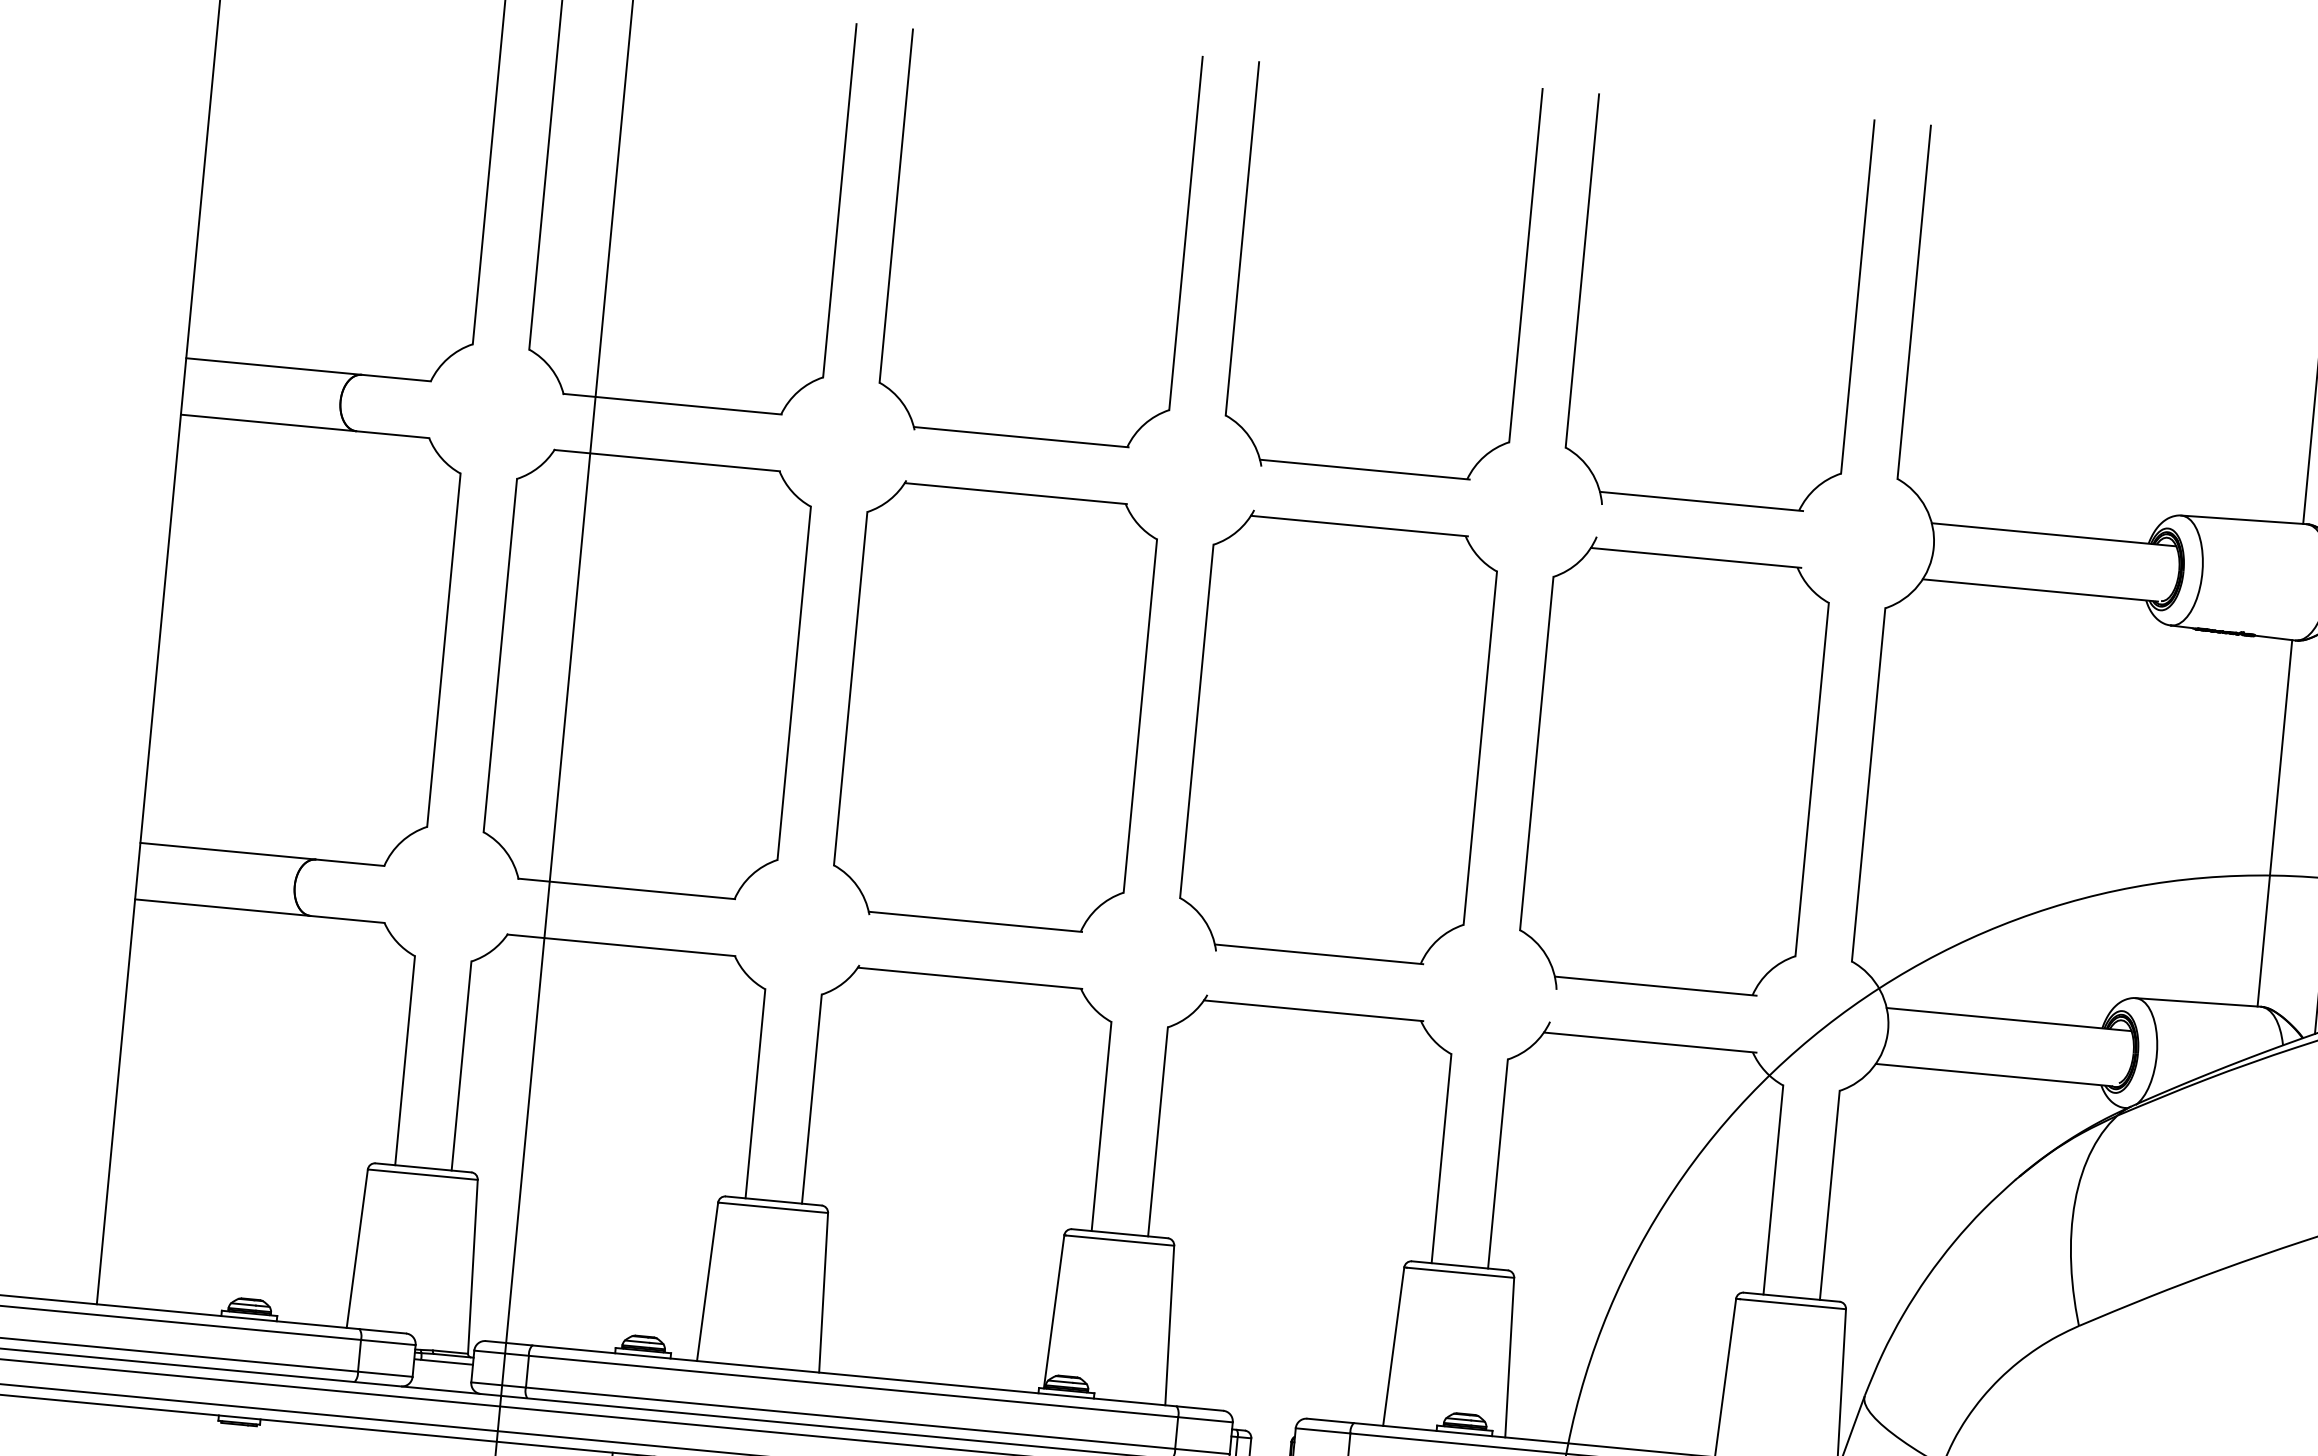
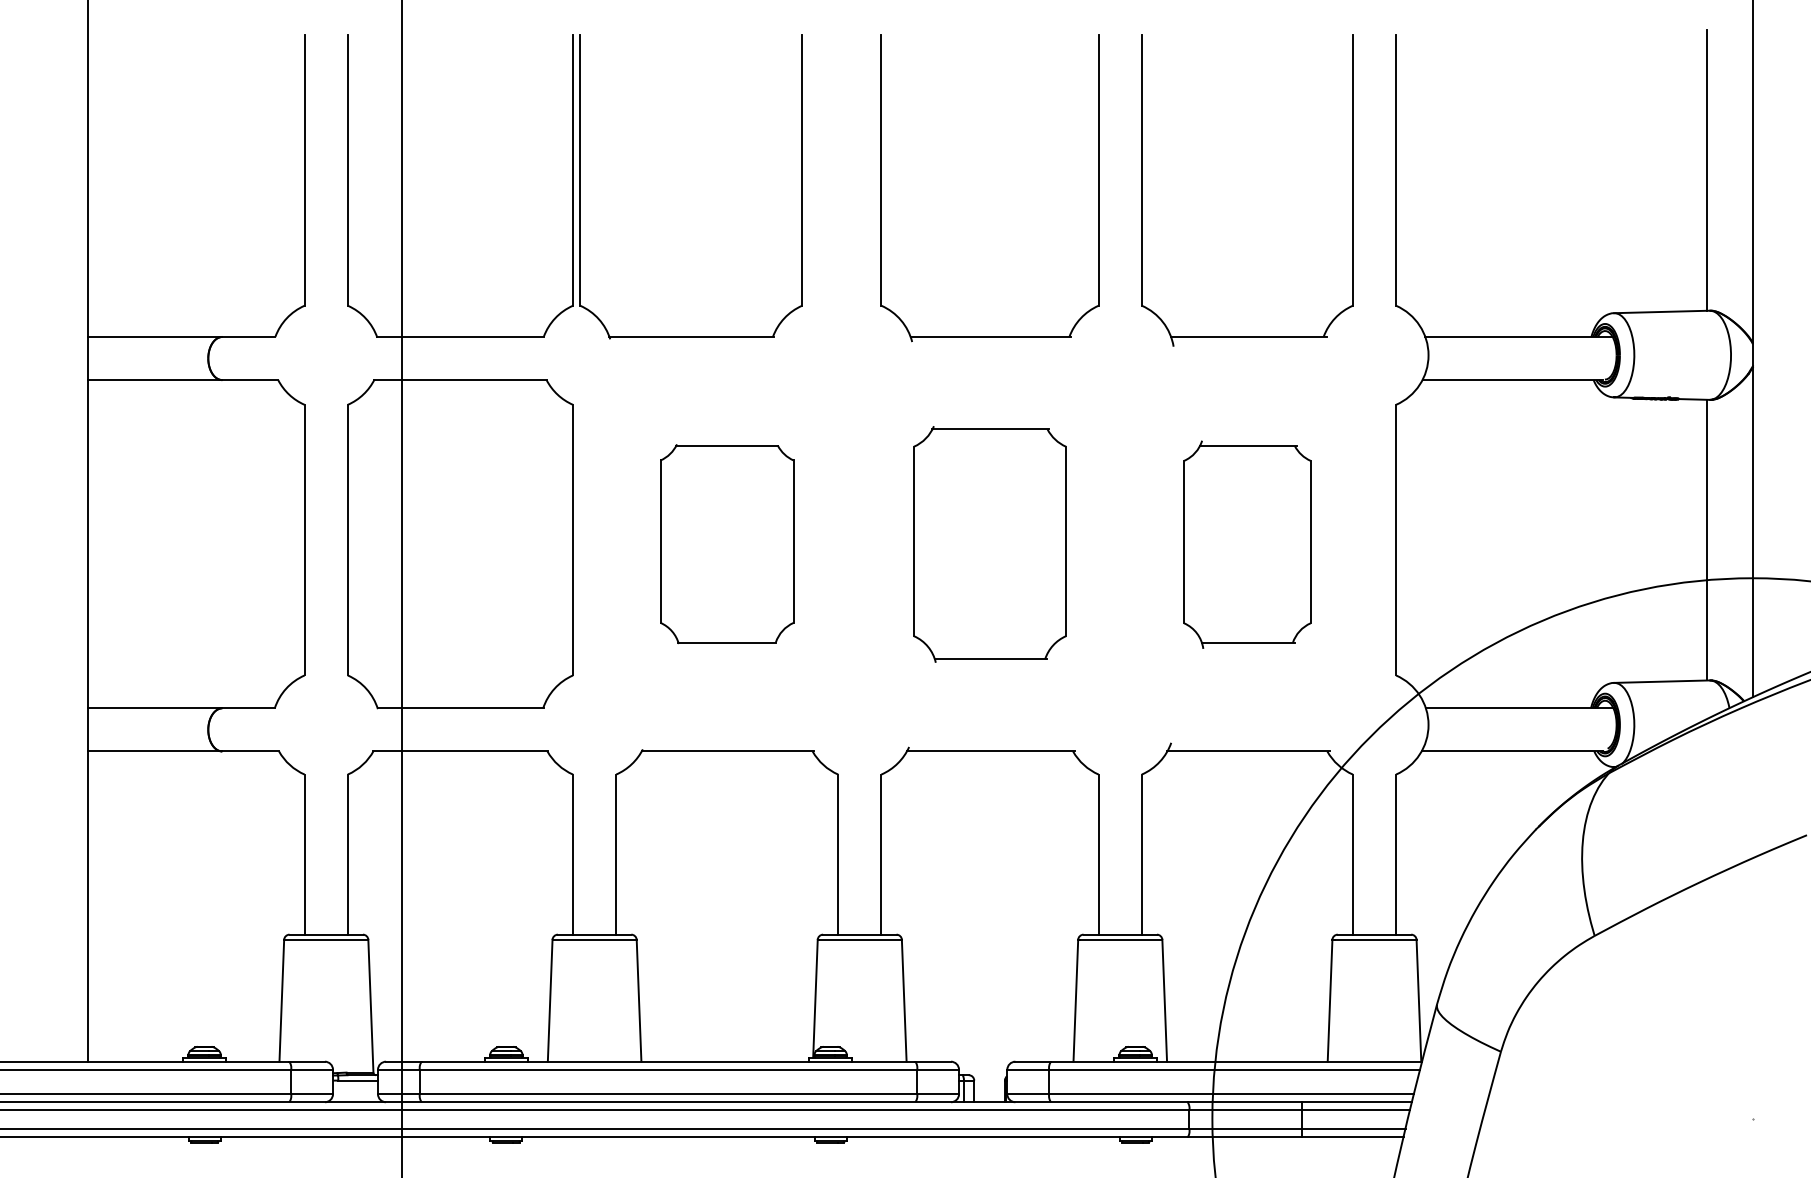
part: (894, 227) -> (580, 186), moved
part: (994, 706) -> (726, 543), size x0.6
part: (1337, 740) -> (989, 544), size x0.7
part: (1674, 772) -> (1247, 544), size x0.6

